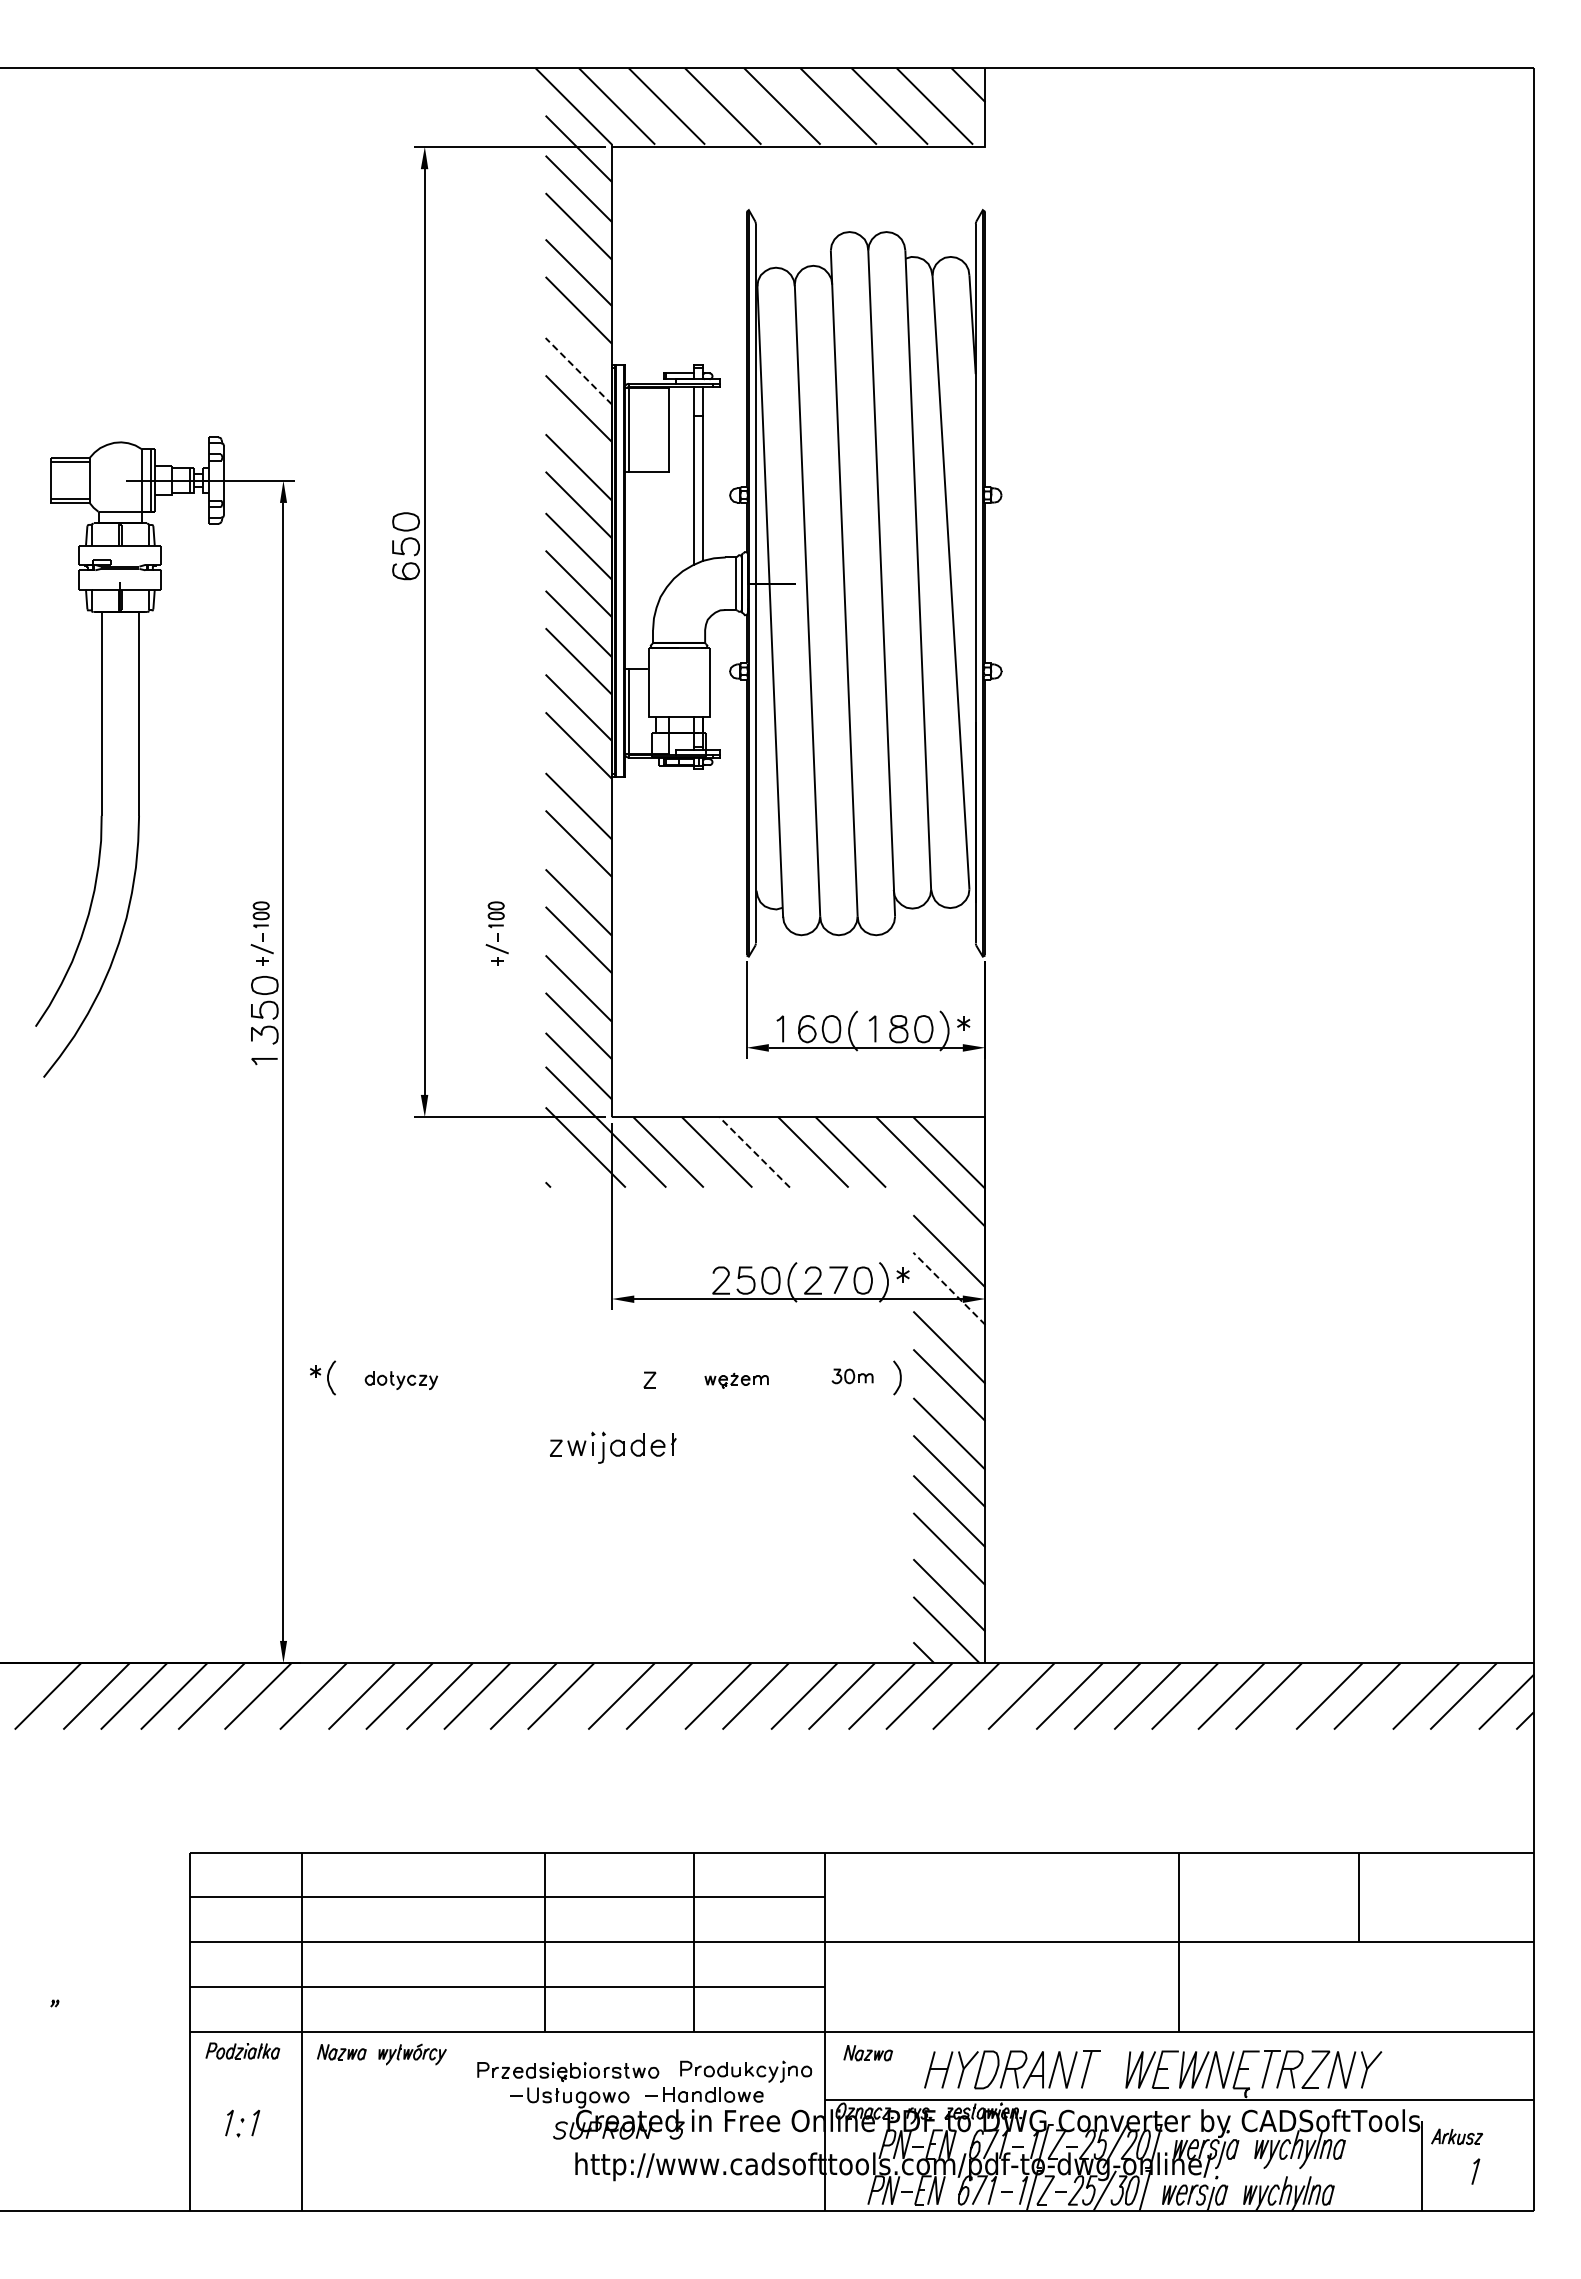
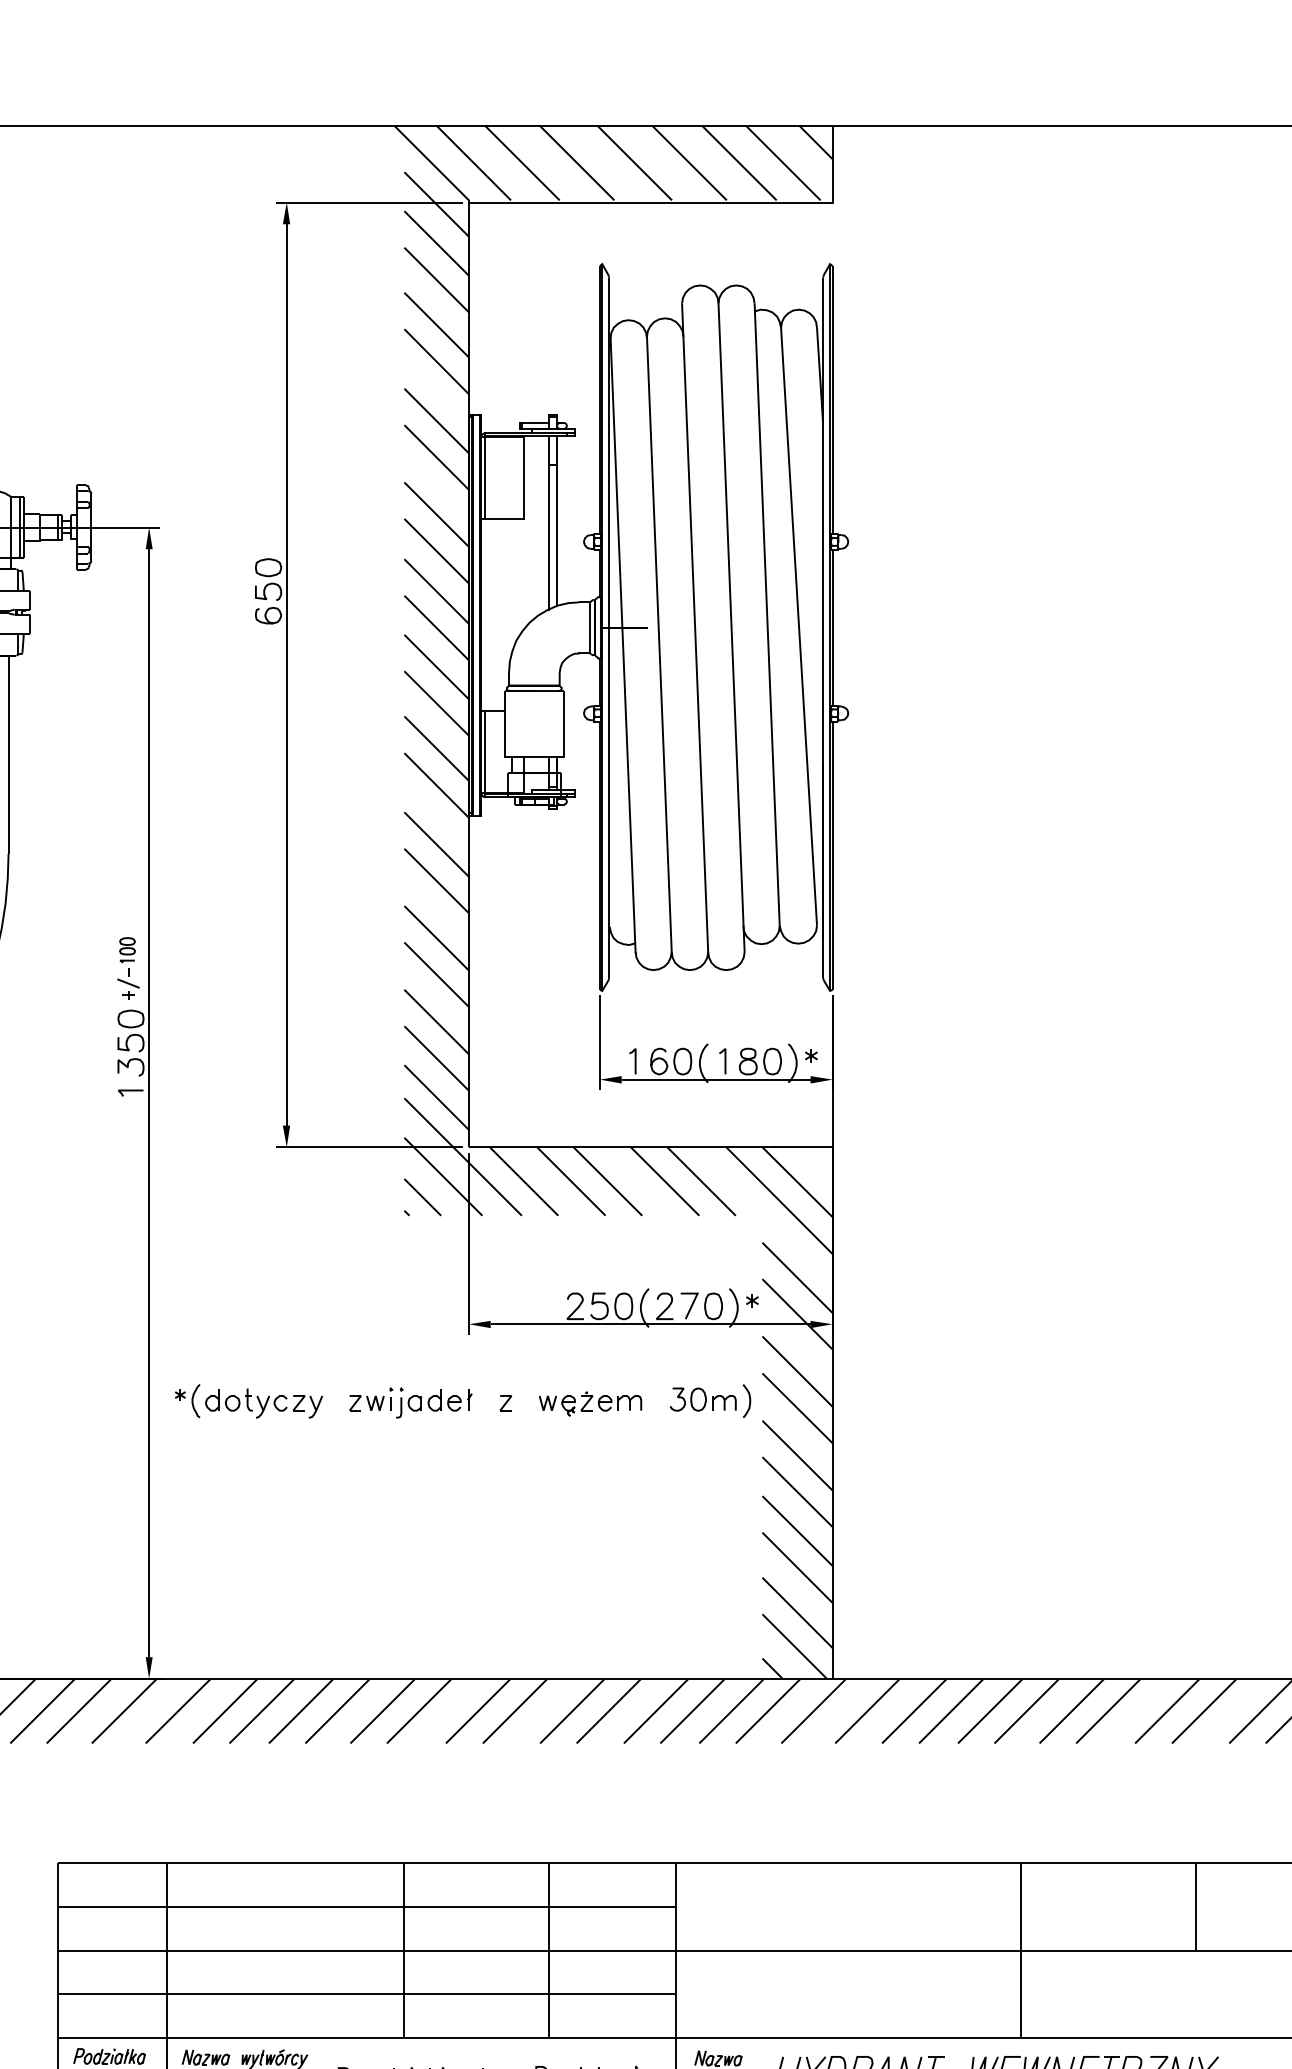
line: (578, 371) -> (436, 421), dashed -> solid
part: (496, 933) -> (356, 968), removed
line: (754, 1152) -> (607, 1181), dashed -> solid
line: (564, 1168) -> (422, 1197), added
line: (949, 1288) -> (797, 1314), dashed -> solid
part: (852, 1376) -> (703, 1399), size x1.67
part: (401, 1380) -> (264, 1403), size x1.67
part: (736, 1380) -> (590, 1403), size x1.67
part: (613, 1447) -> (411, 1402), moved

